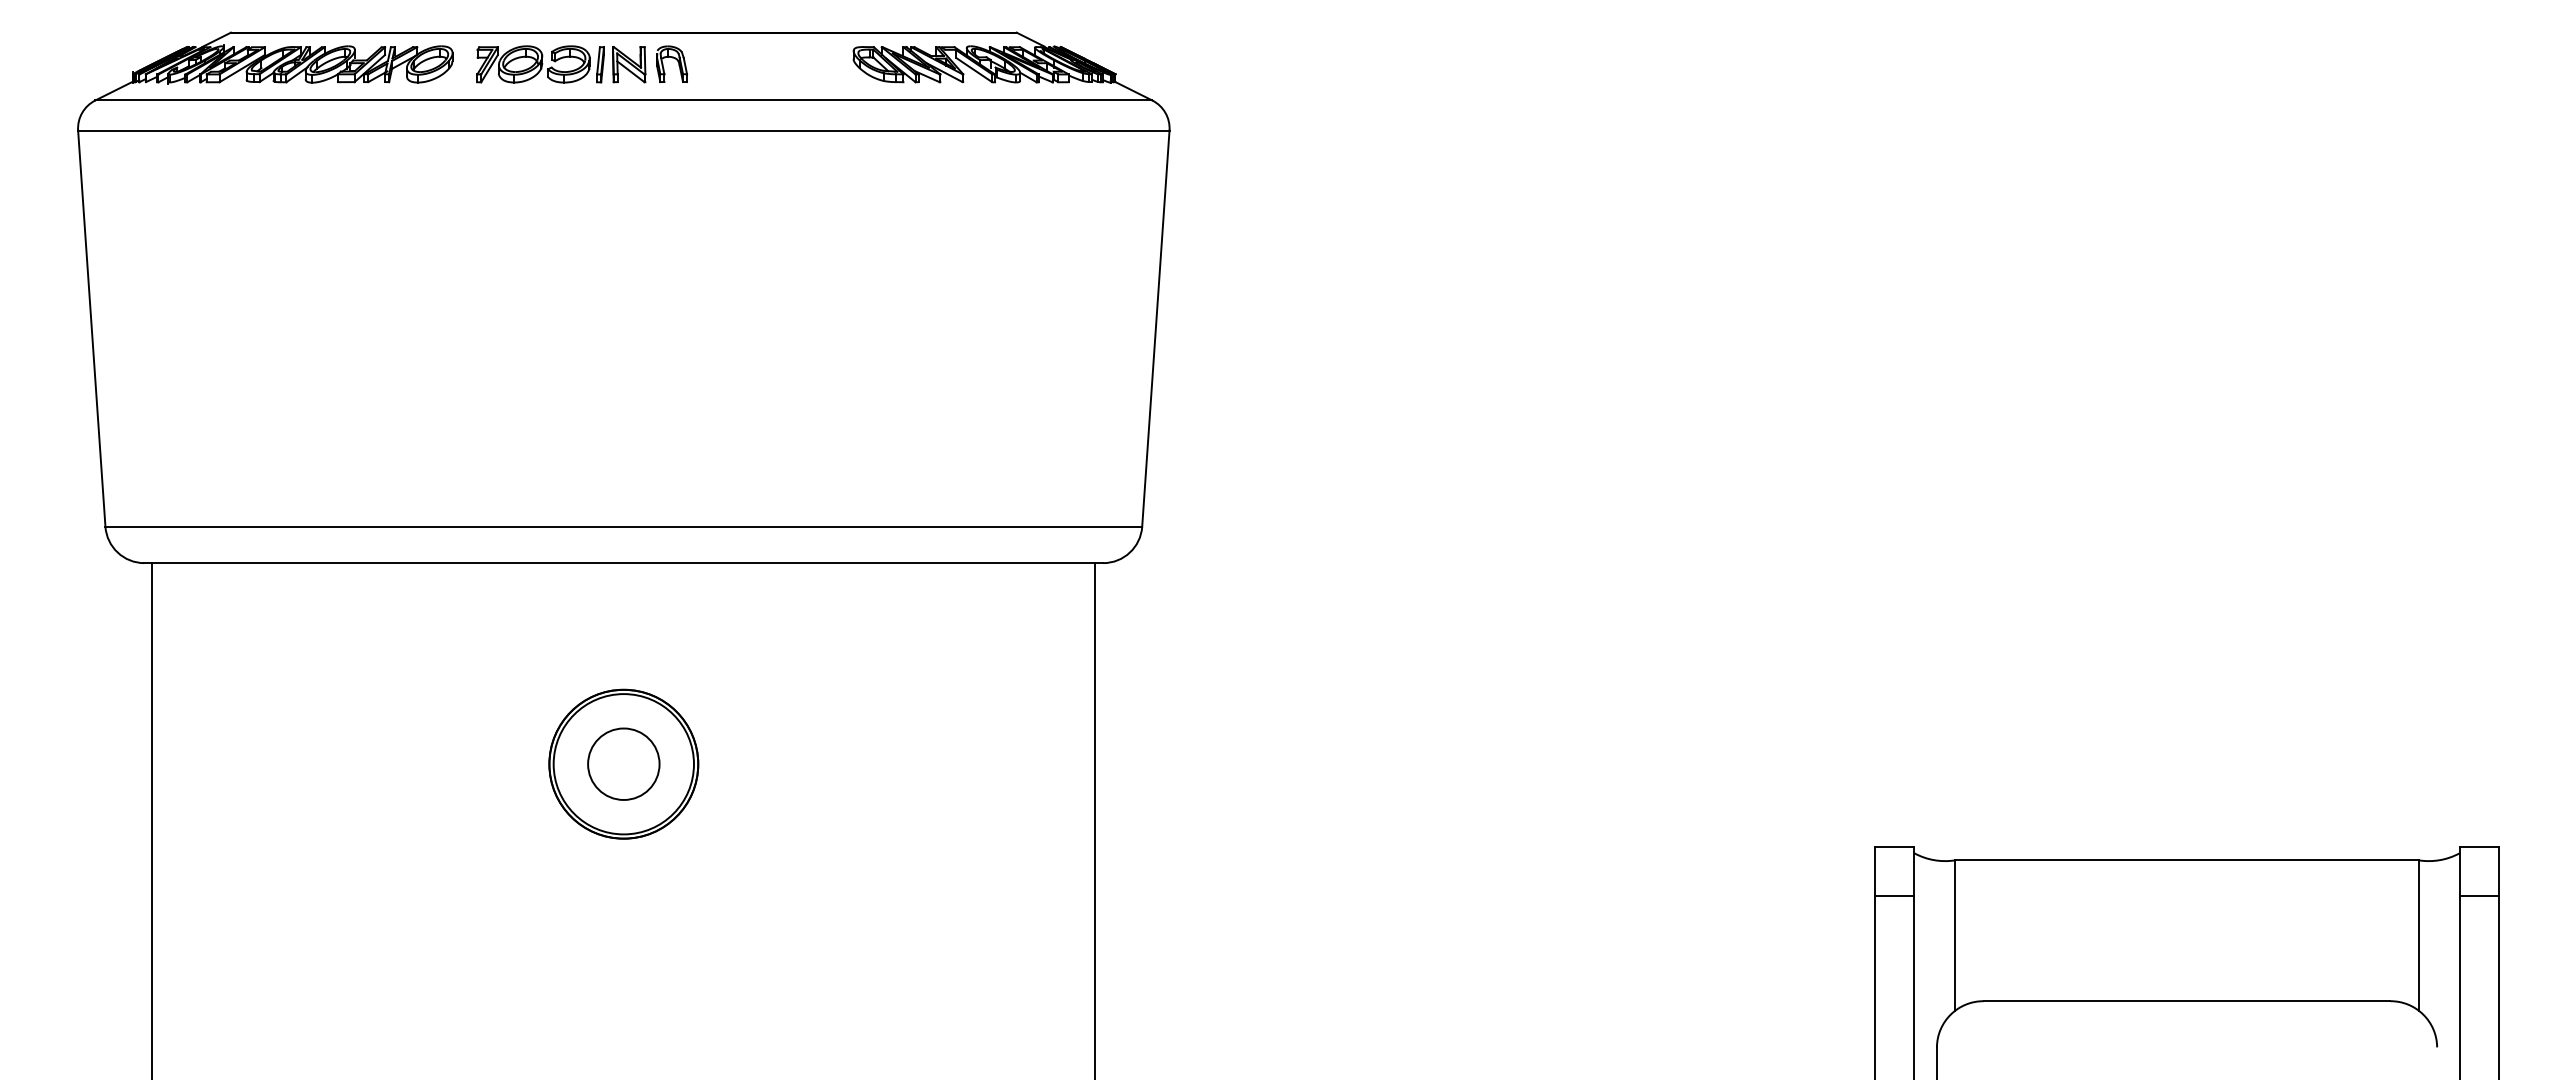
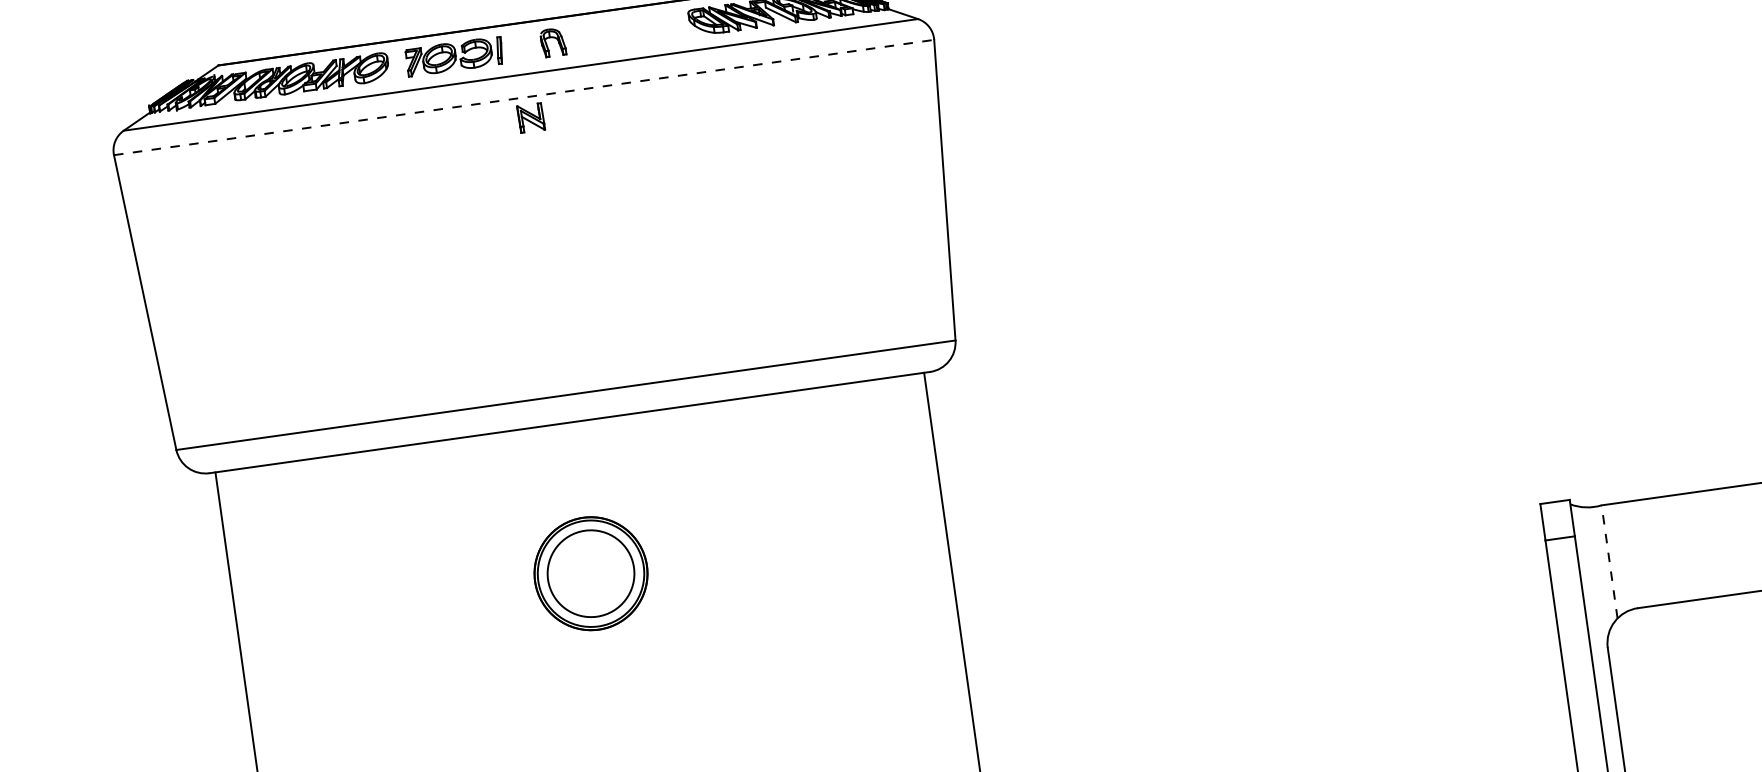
part: (629, 64) -> (531, 117), moved
line: (623, 130) -> (523, 97), solid -> dashed
circle: (623, 763) -> (590, 573), size x1.6
line: (1955, 935) -> (1609, 561), solid -> dashed

